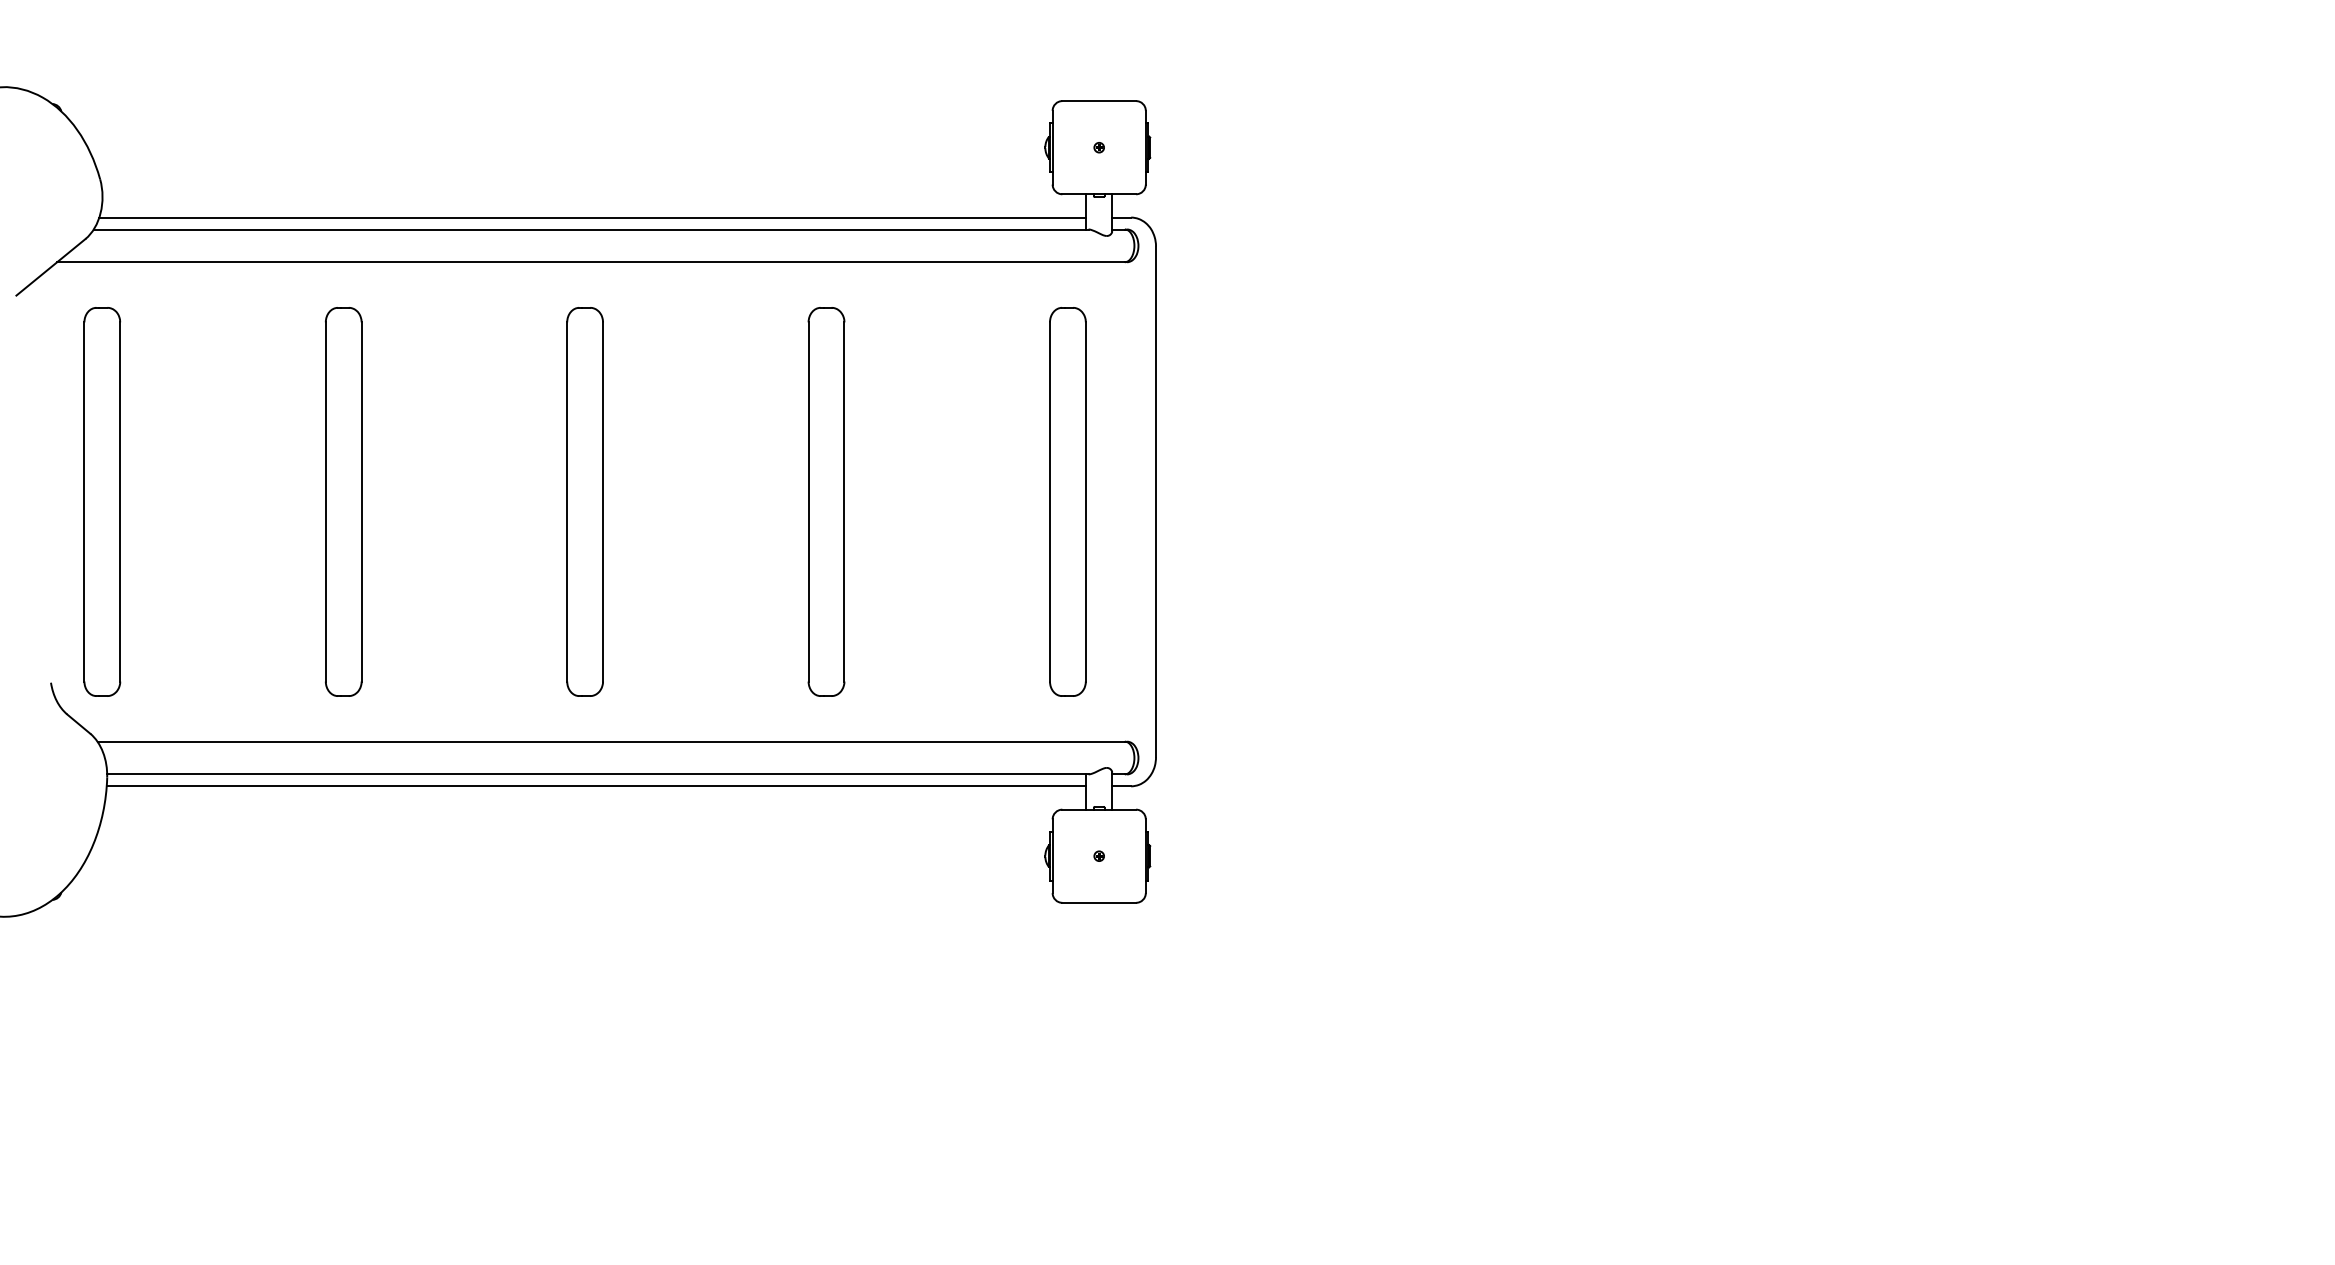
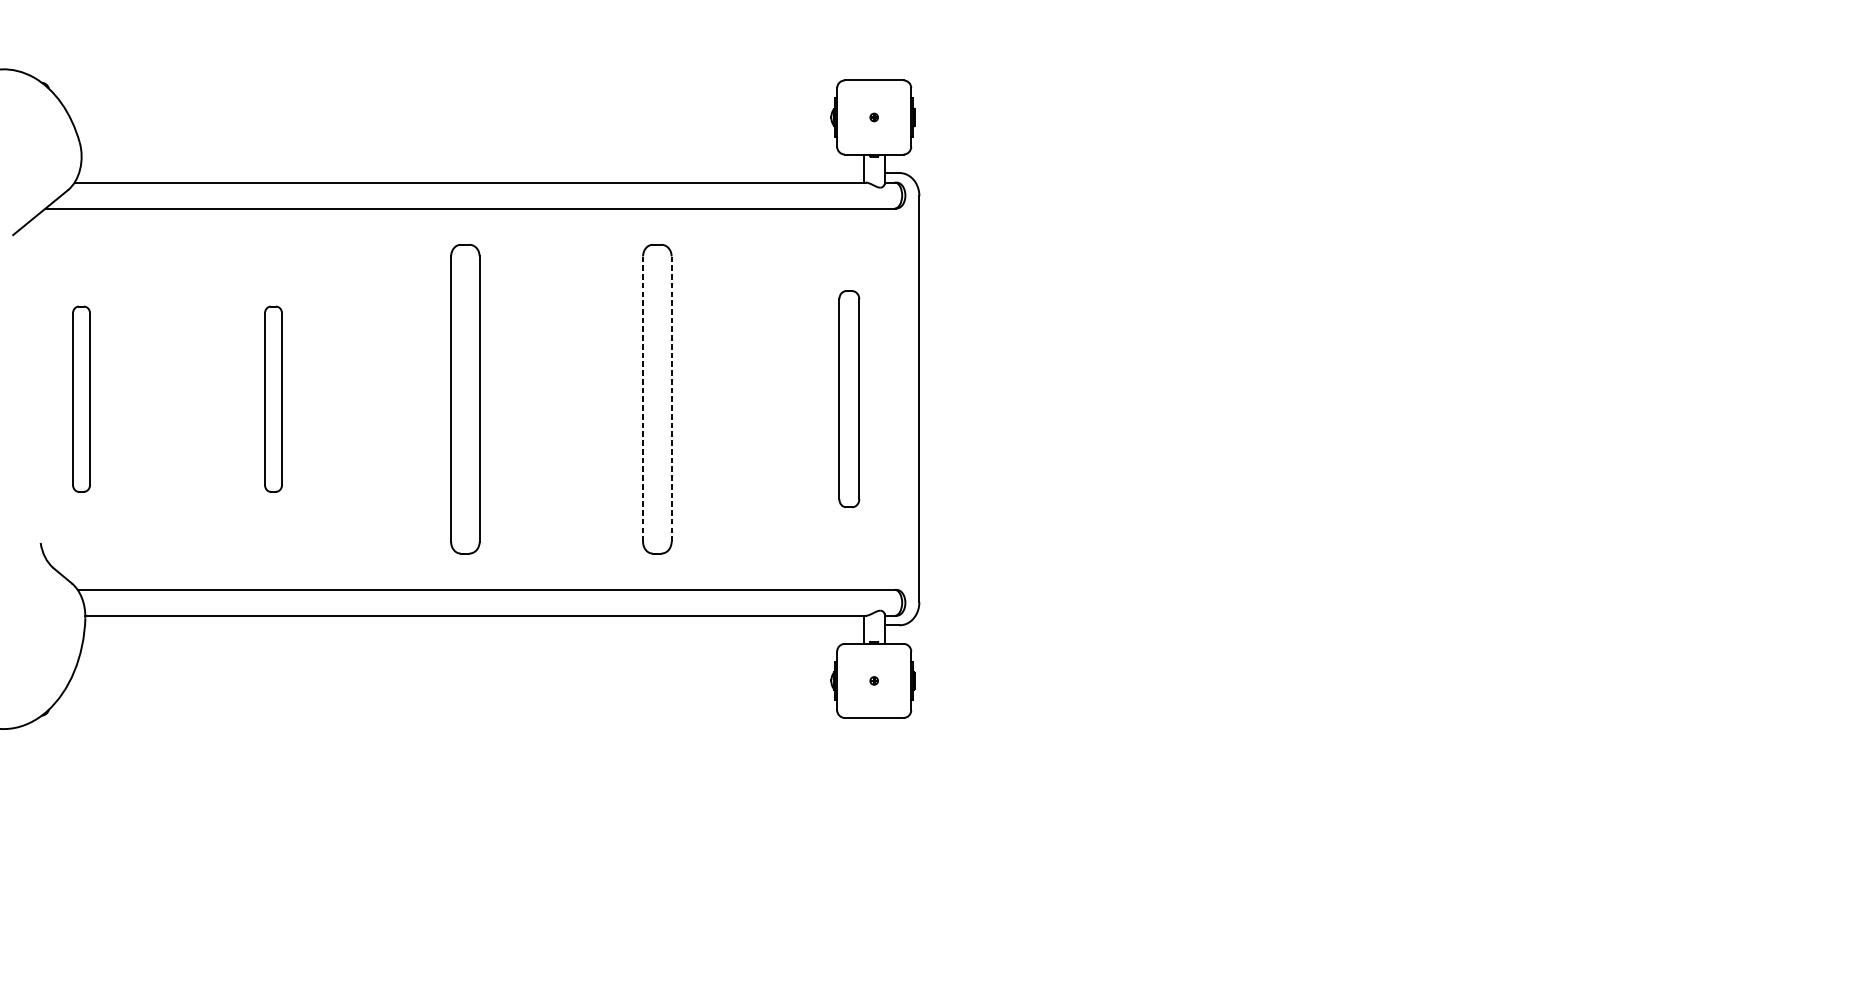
line: (592, 217) -> (471, 172), removed
part: (102, 501) -> (81, 398), size x0.6
part: (343, 501) -> (273, 398), size x0.6
line: (808, 501) -> (643, 398), solid -> dashed
line: (844, 501) -> (671, 398), solid -> dashed
part: (1067, 501) -> (848, 398), size x0.7
line: (596, 786) -> (474, 625), removed

